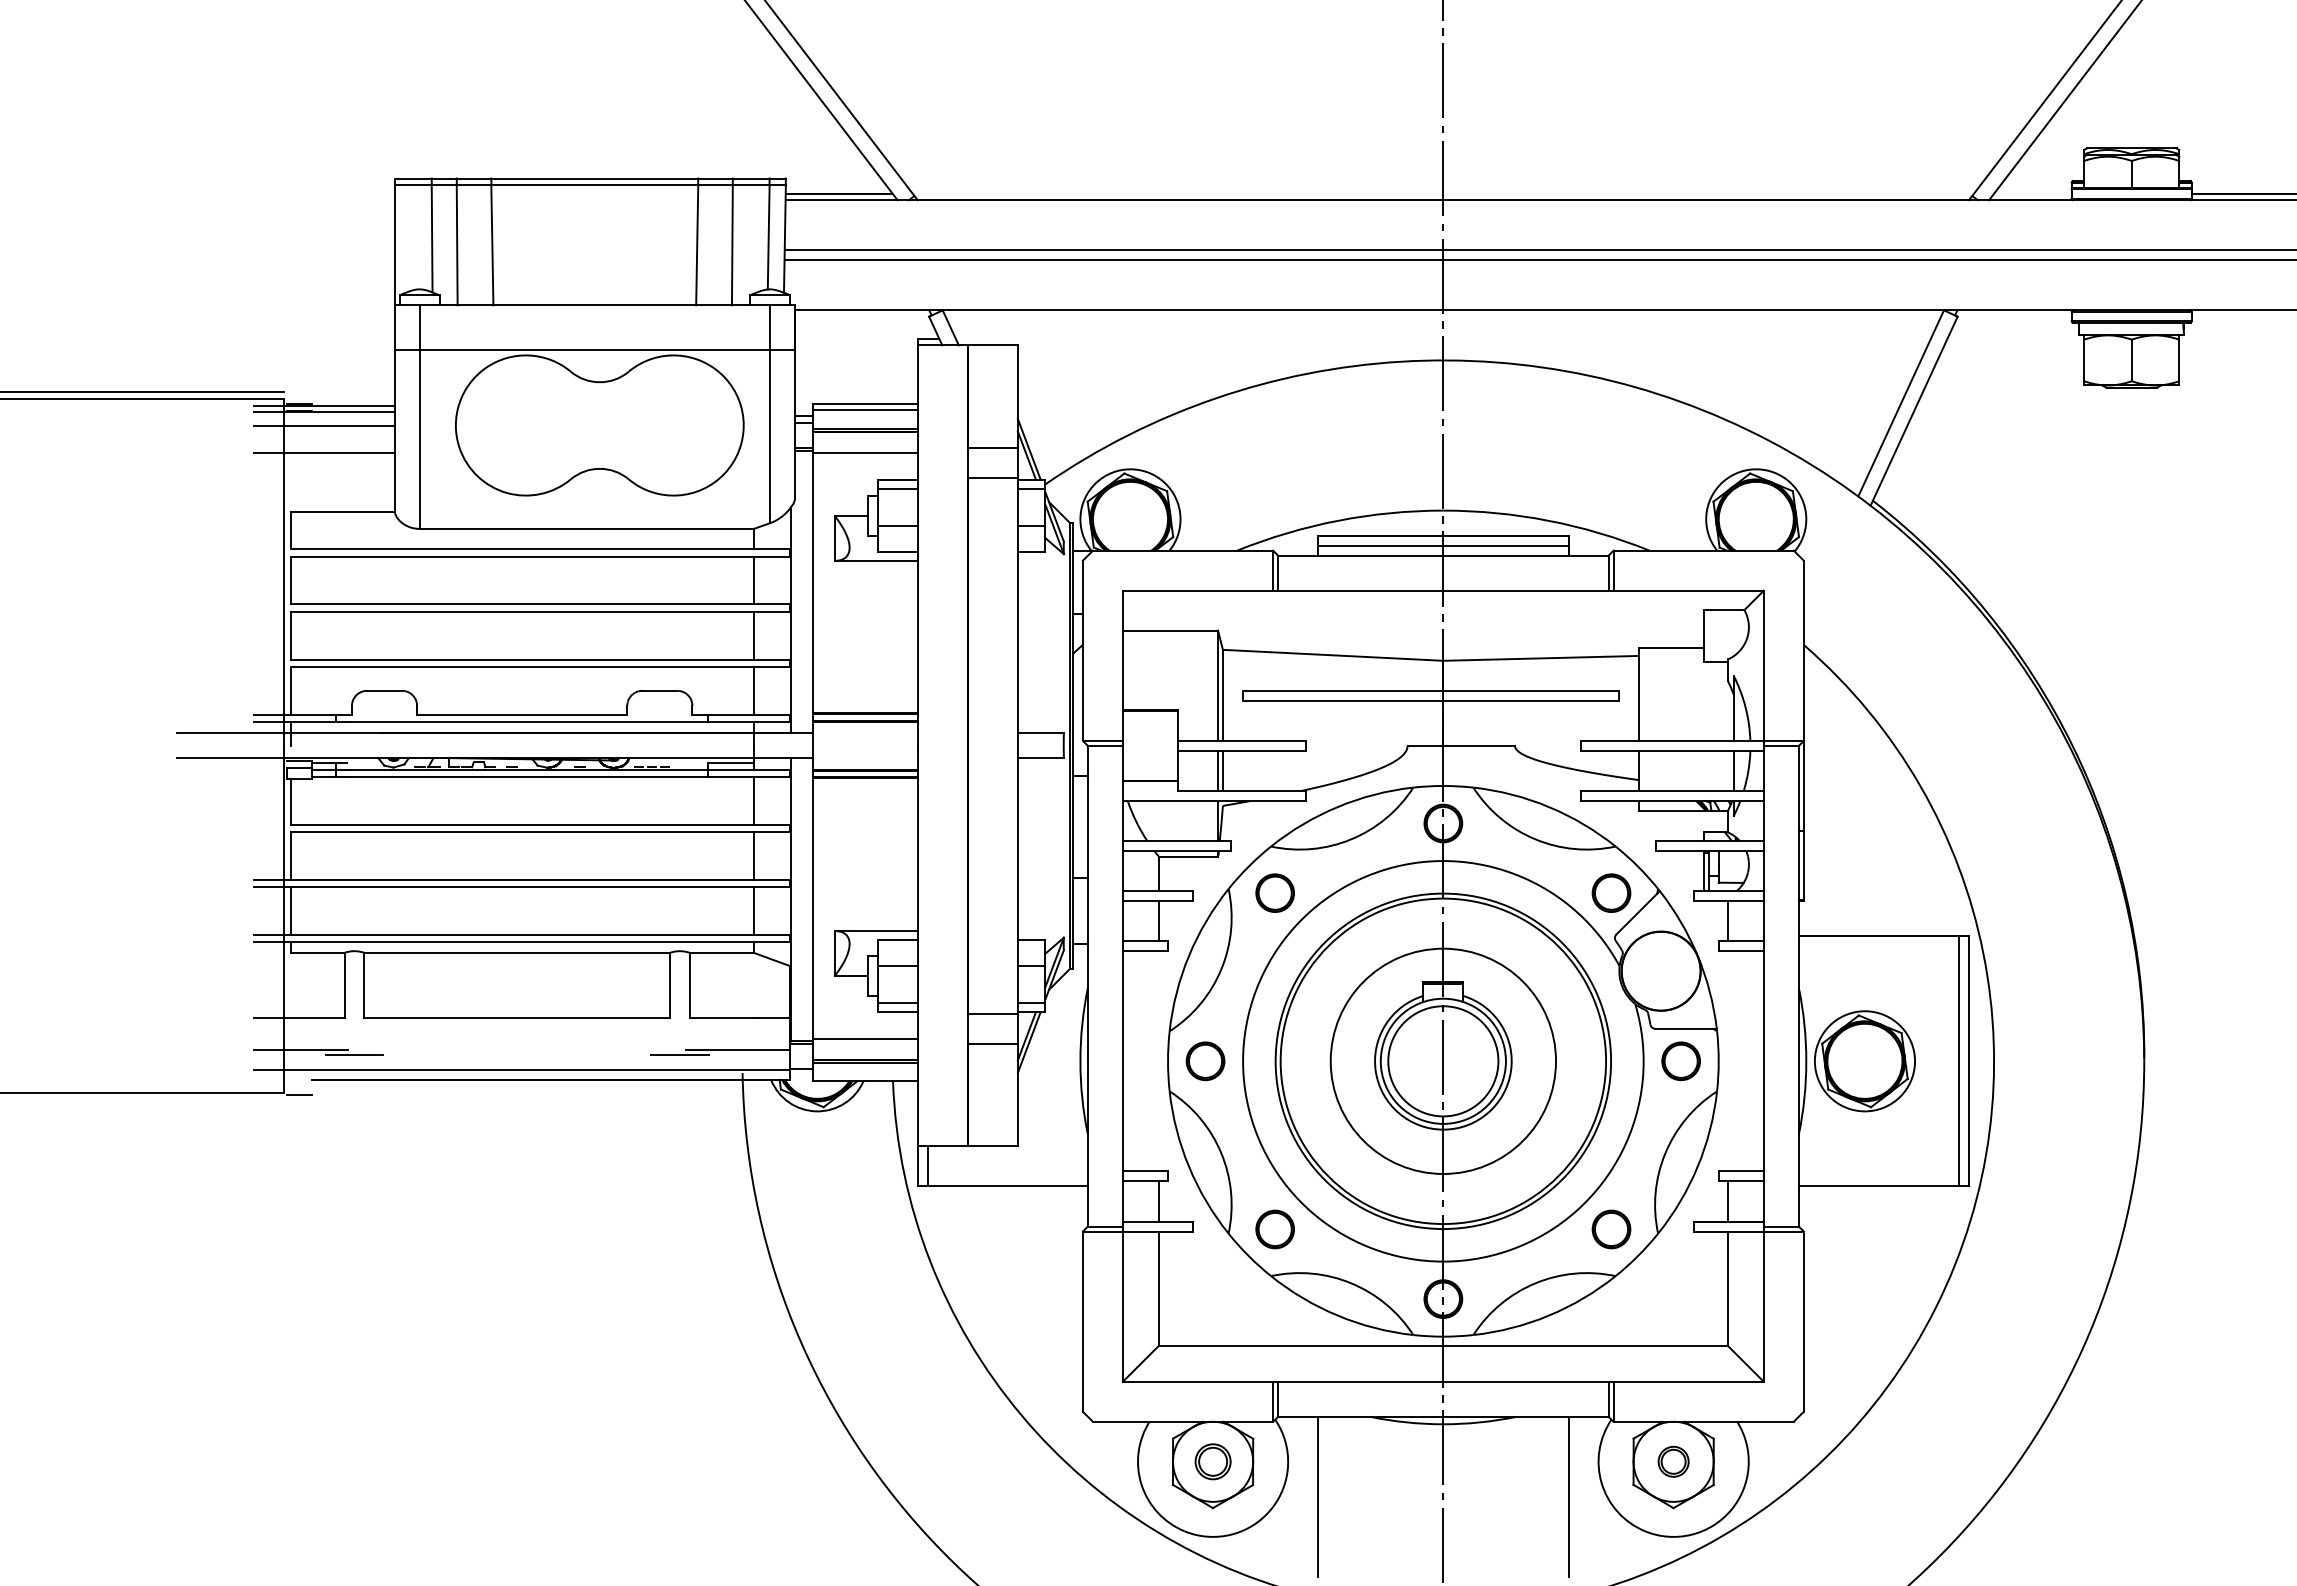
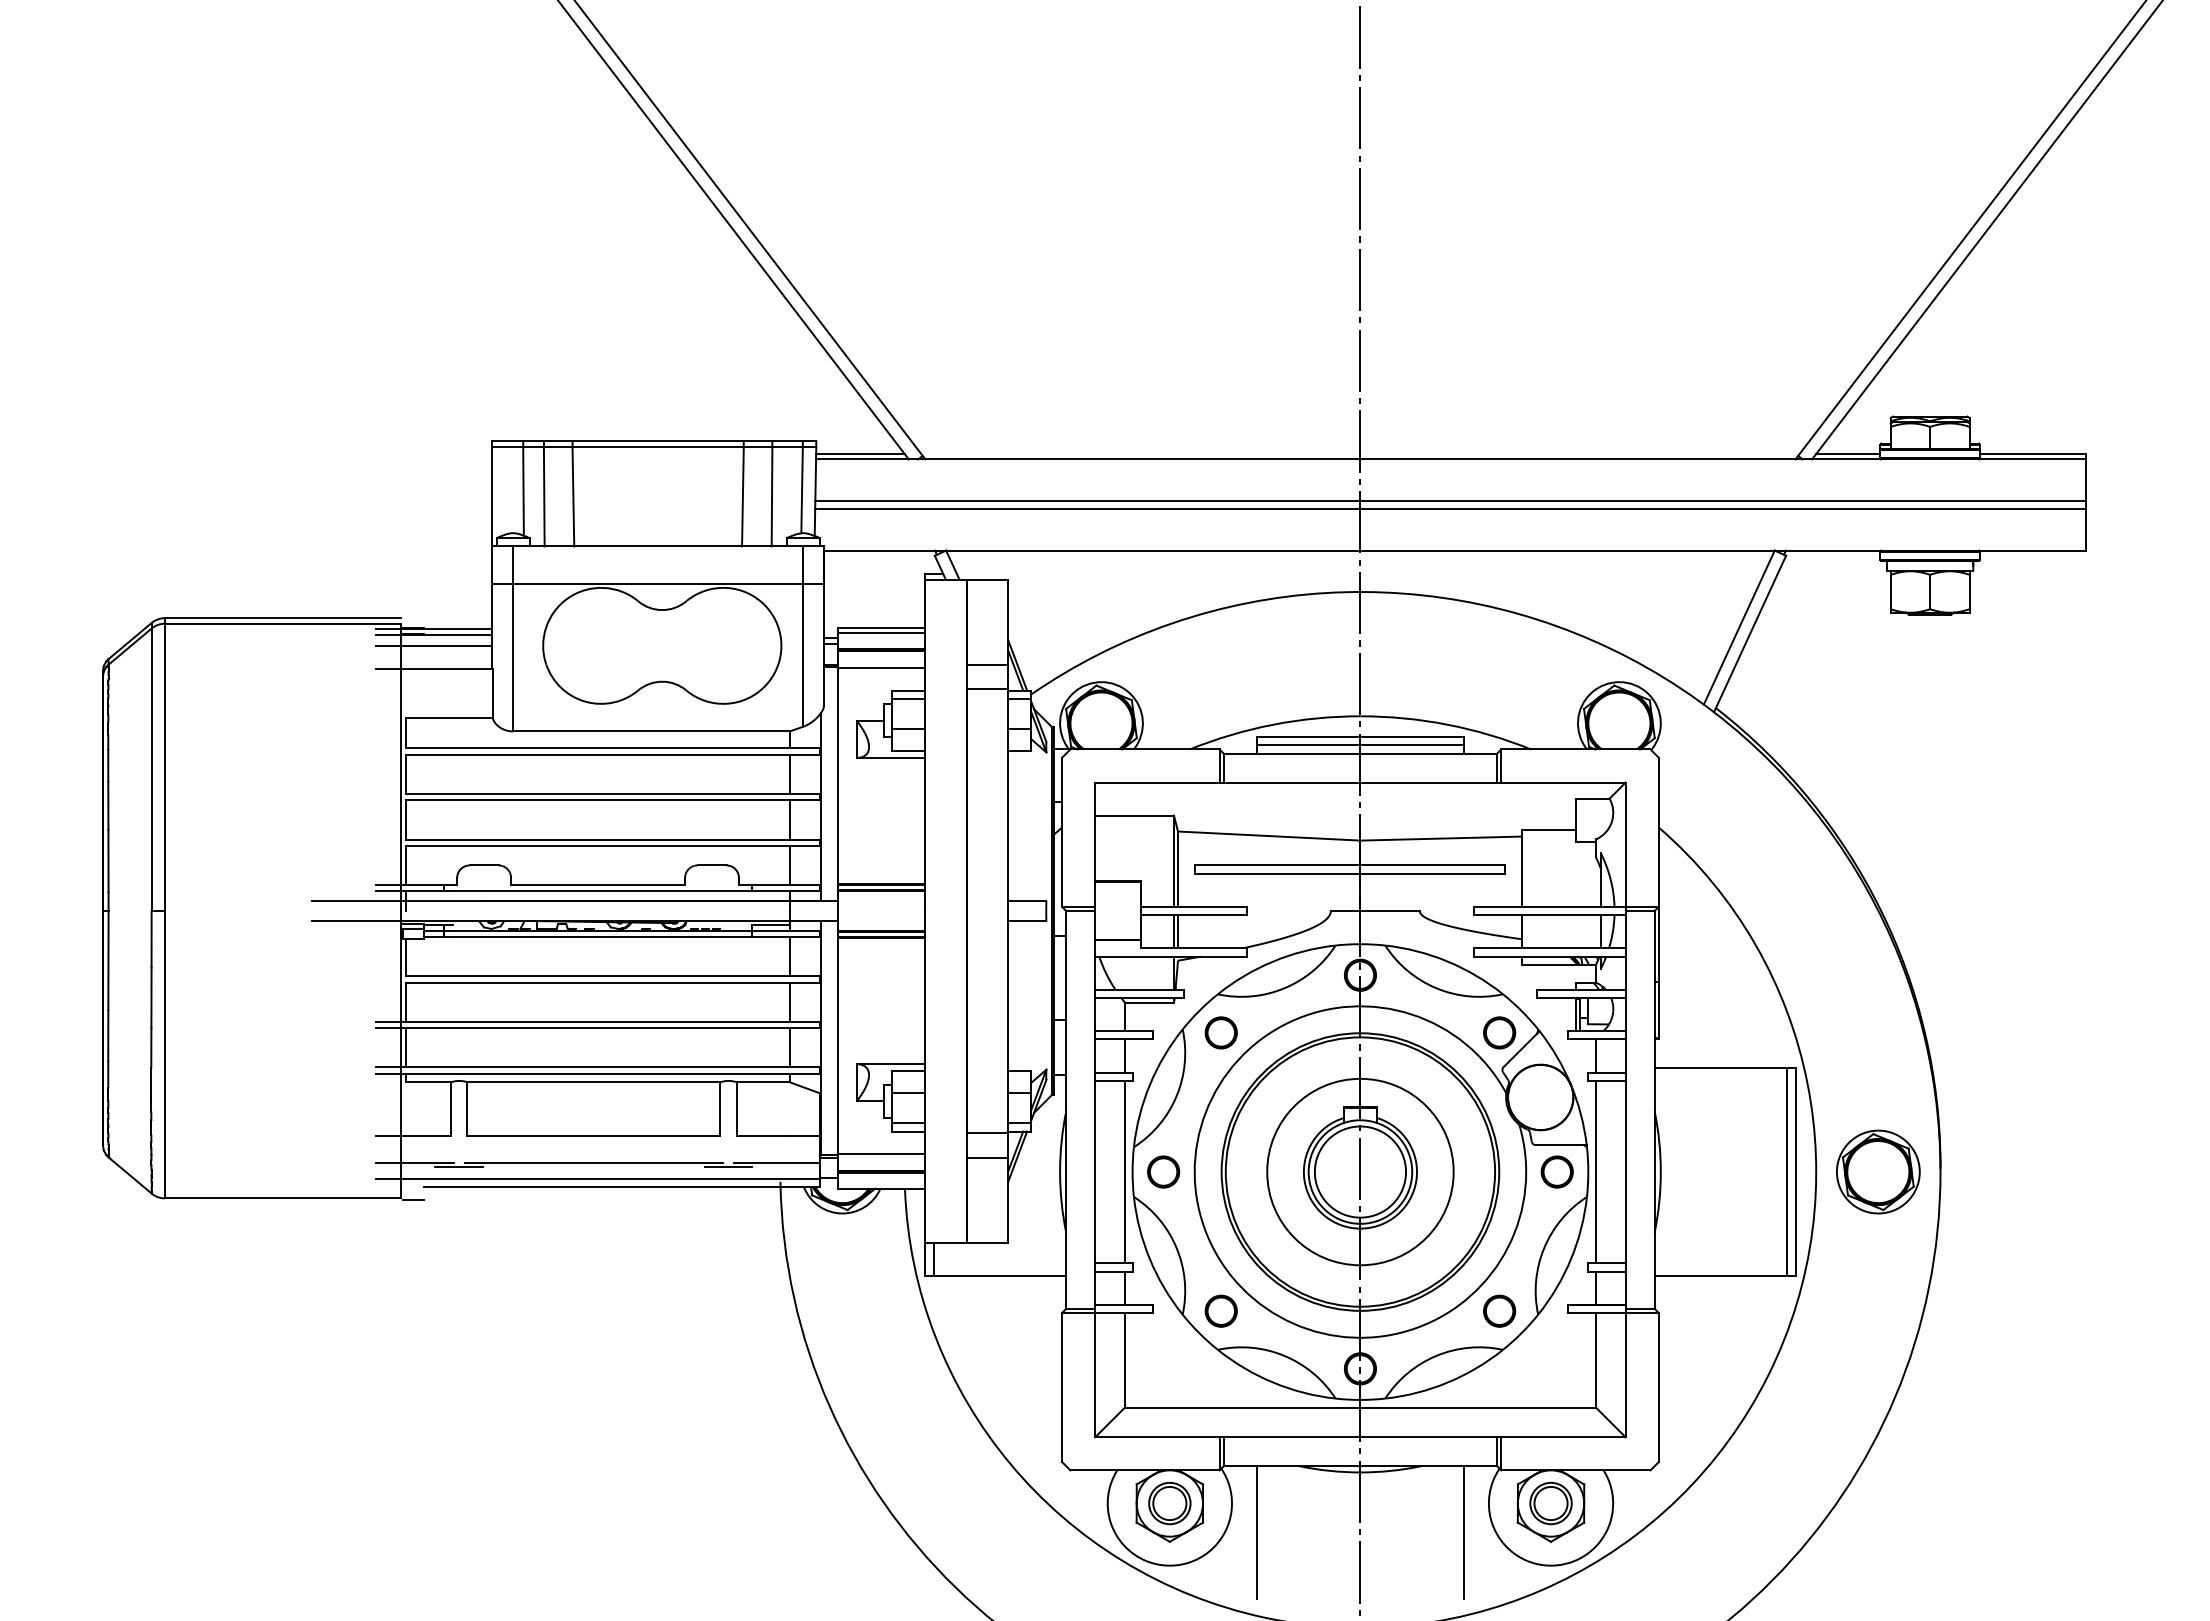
line: (2033, 193) -> (1848, 453), added
line: (516, 1049) -> (593, 1162), added
line: (1158, 1060) -> (1124, 1171), added
line: (1727, 1060) -> (1595, 1171), added
part: (1865, 1060) -> (1878, 1171), moved
part: (1212, 1461) -> (1169, 1503), size x1.43
part: (1673, 1461) -> (1550, 1503), size x1.67

